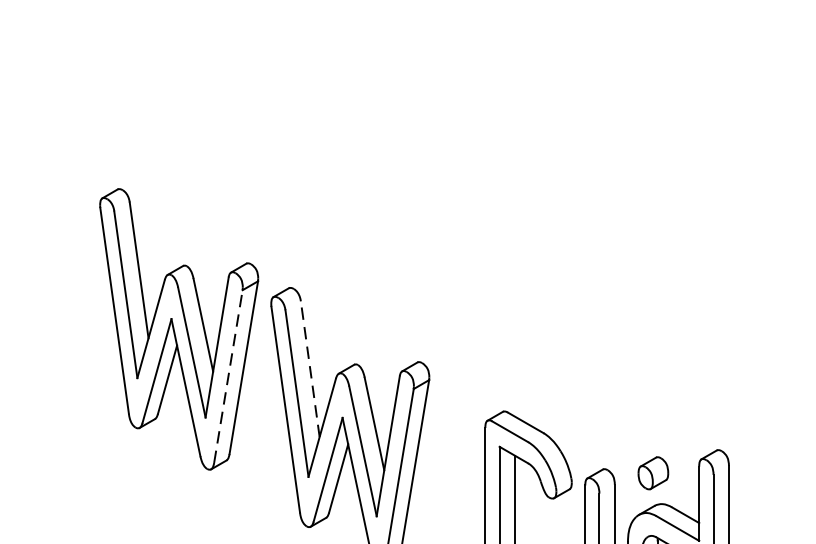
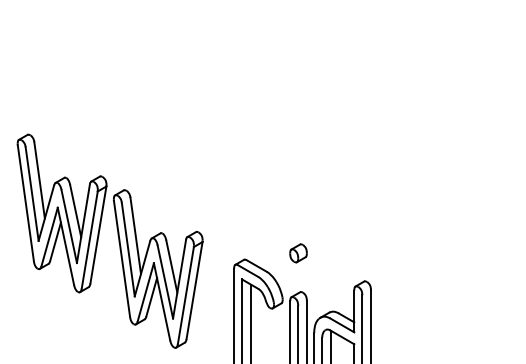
line: (309, 368) -> (135, 235), dashed -> solid
line: (227, 375) -> (89, 239), dashed -> solid
part: (653, 473) -> (298, 253), moved

